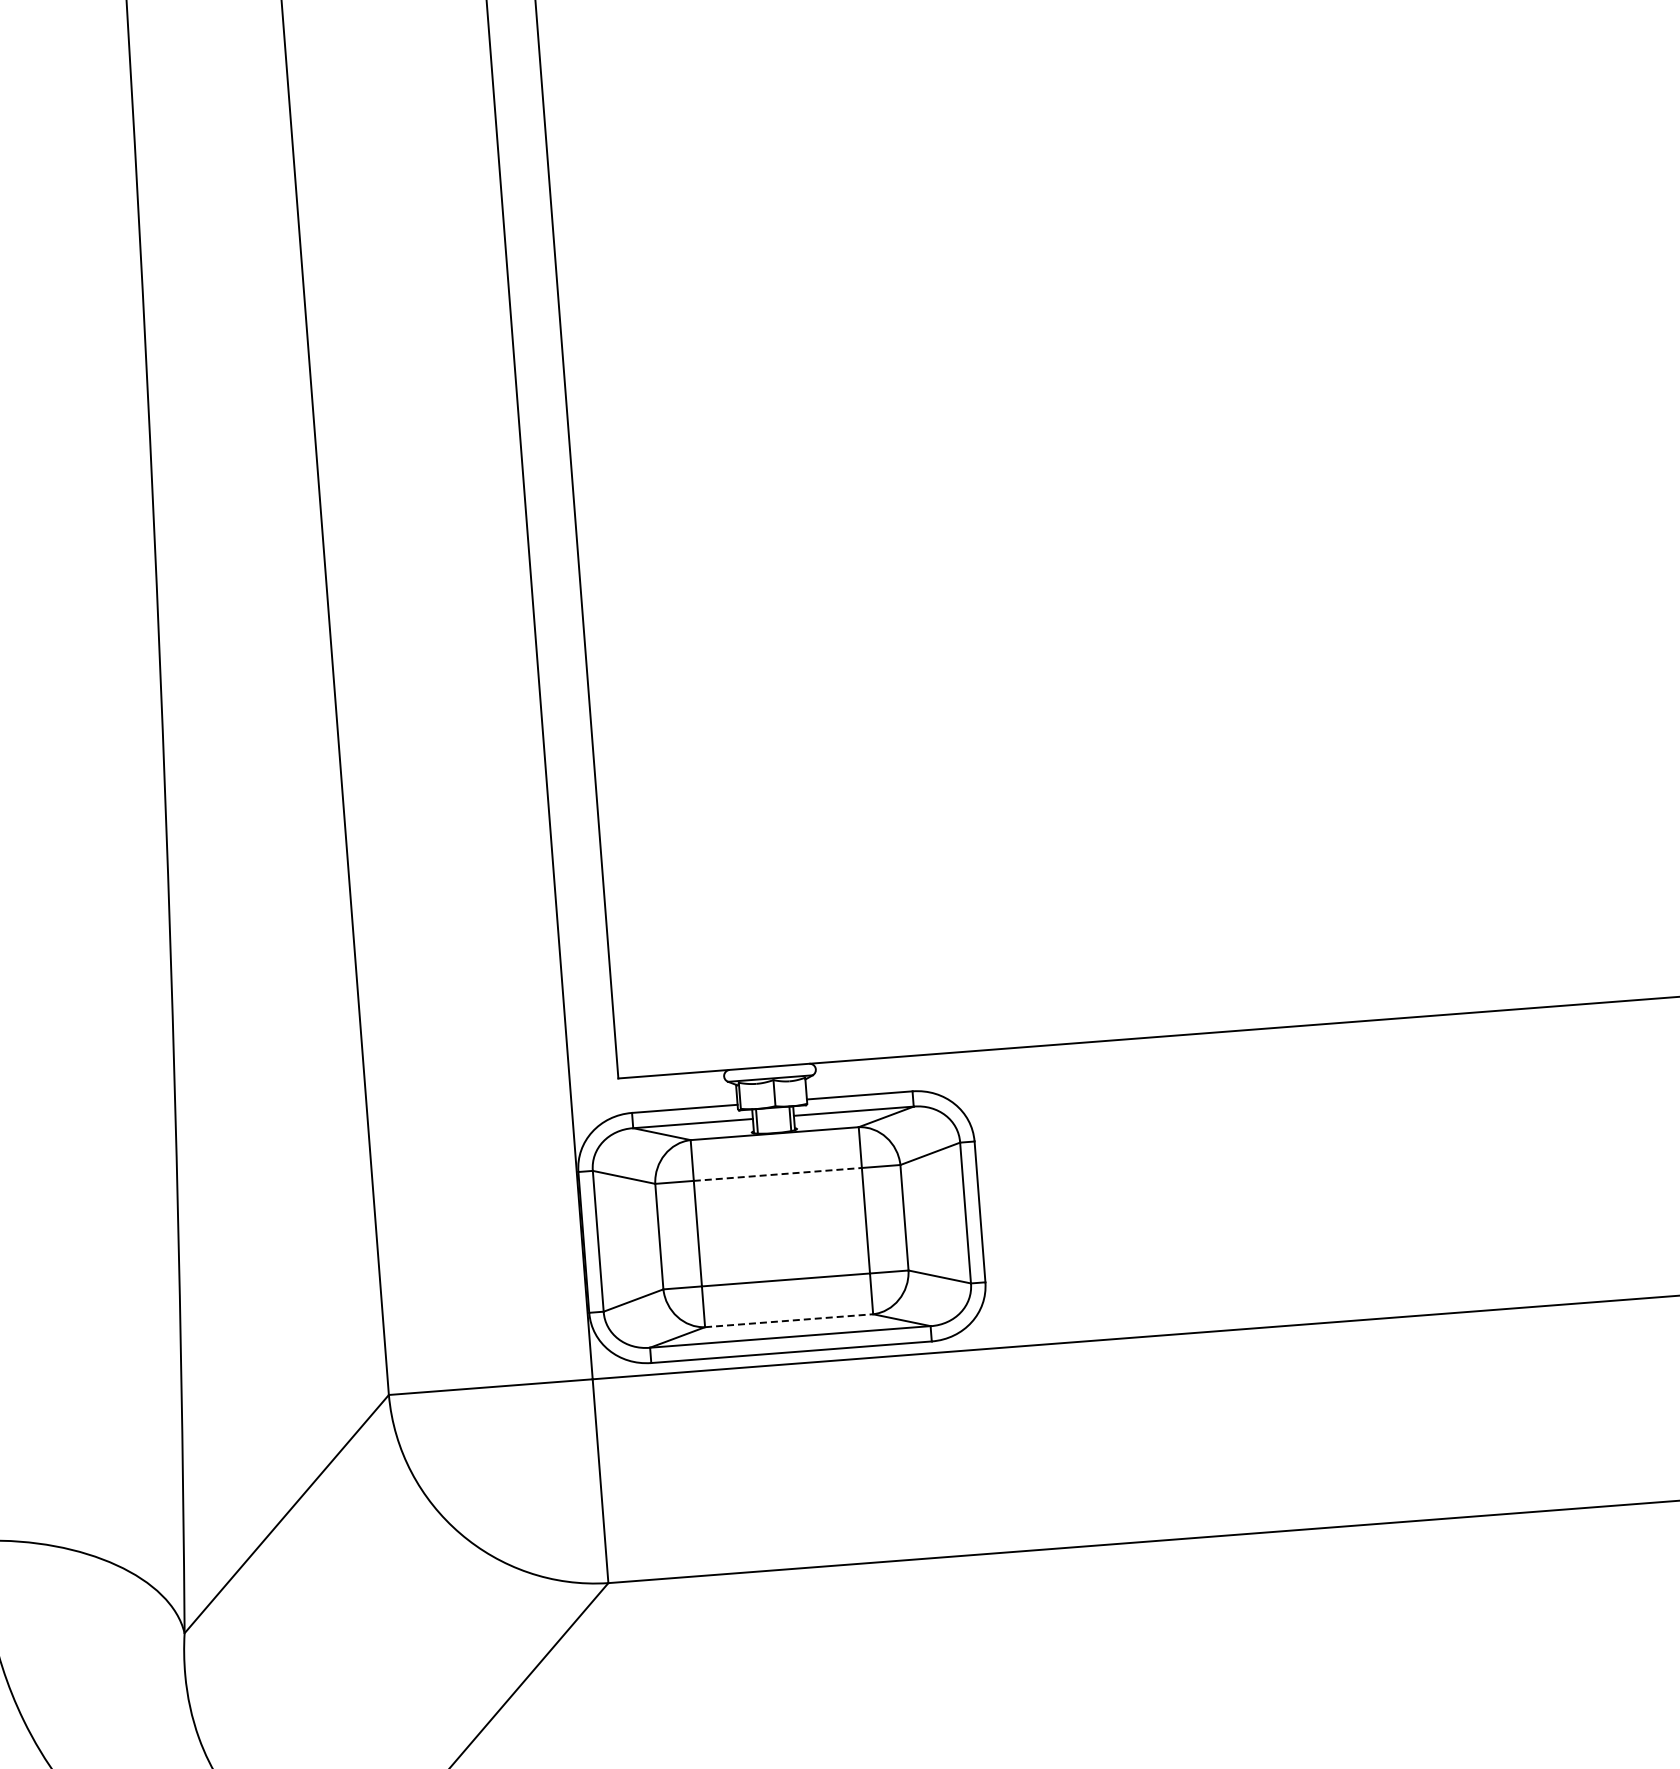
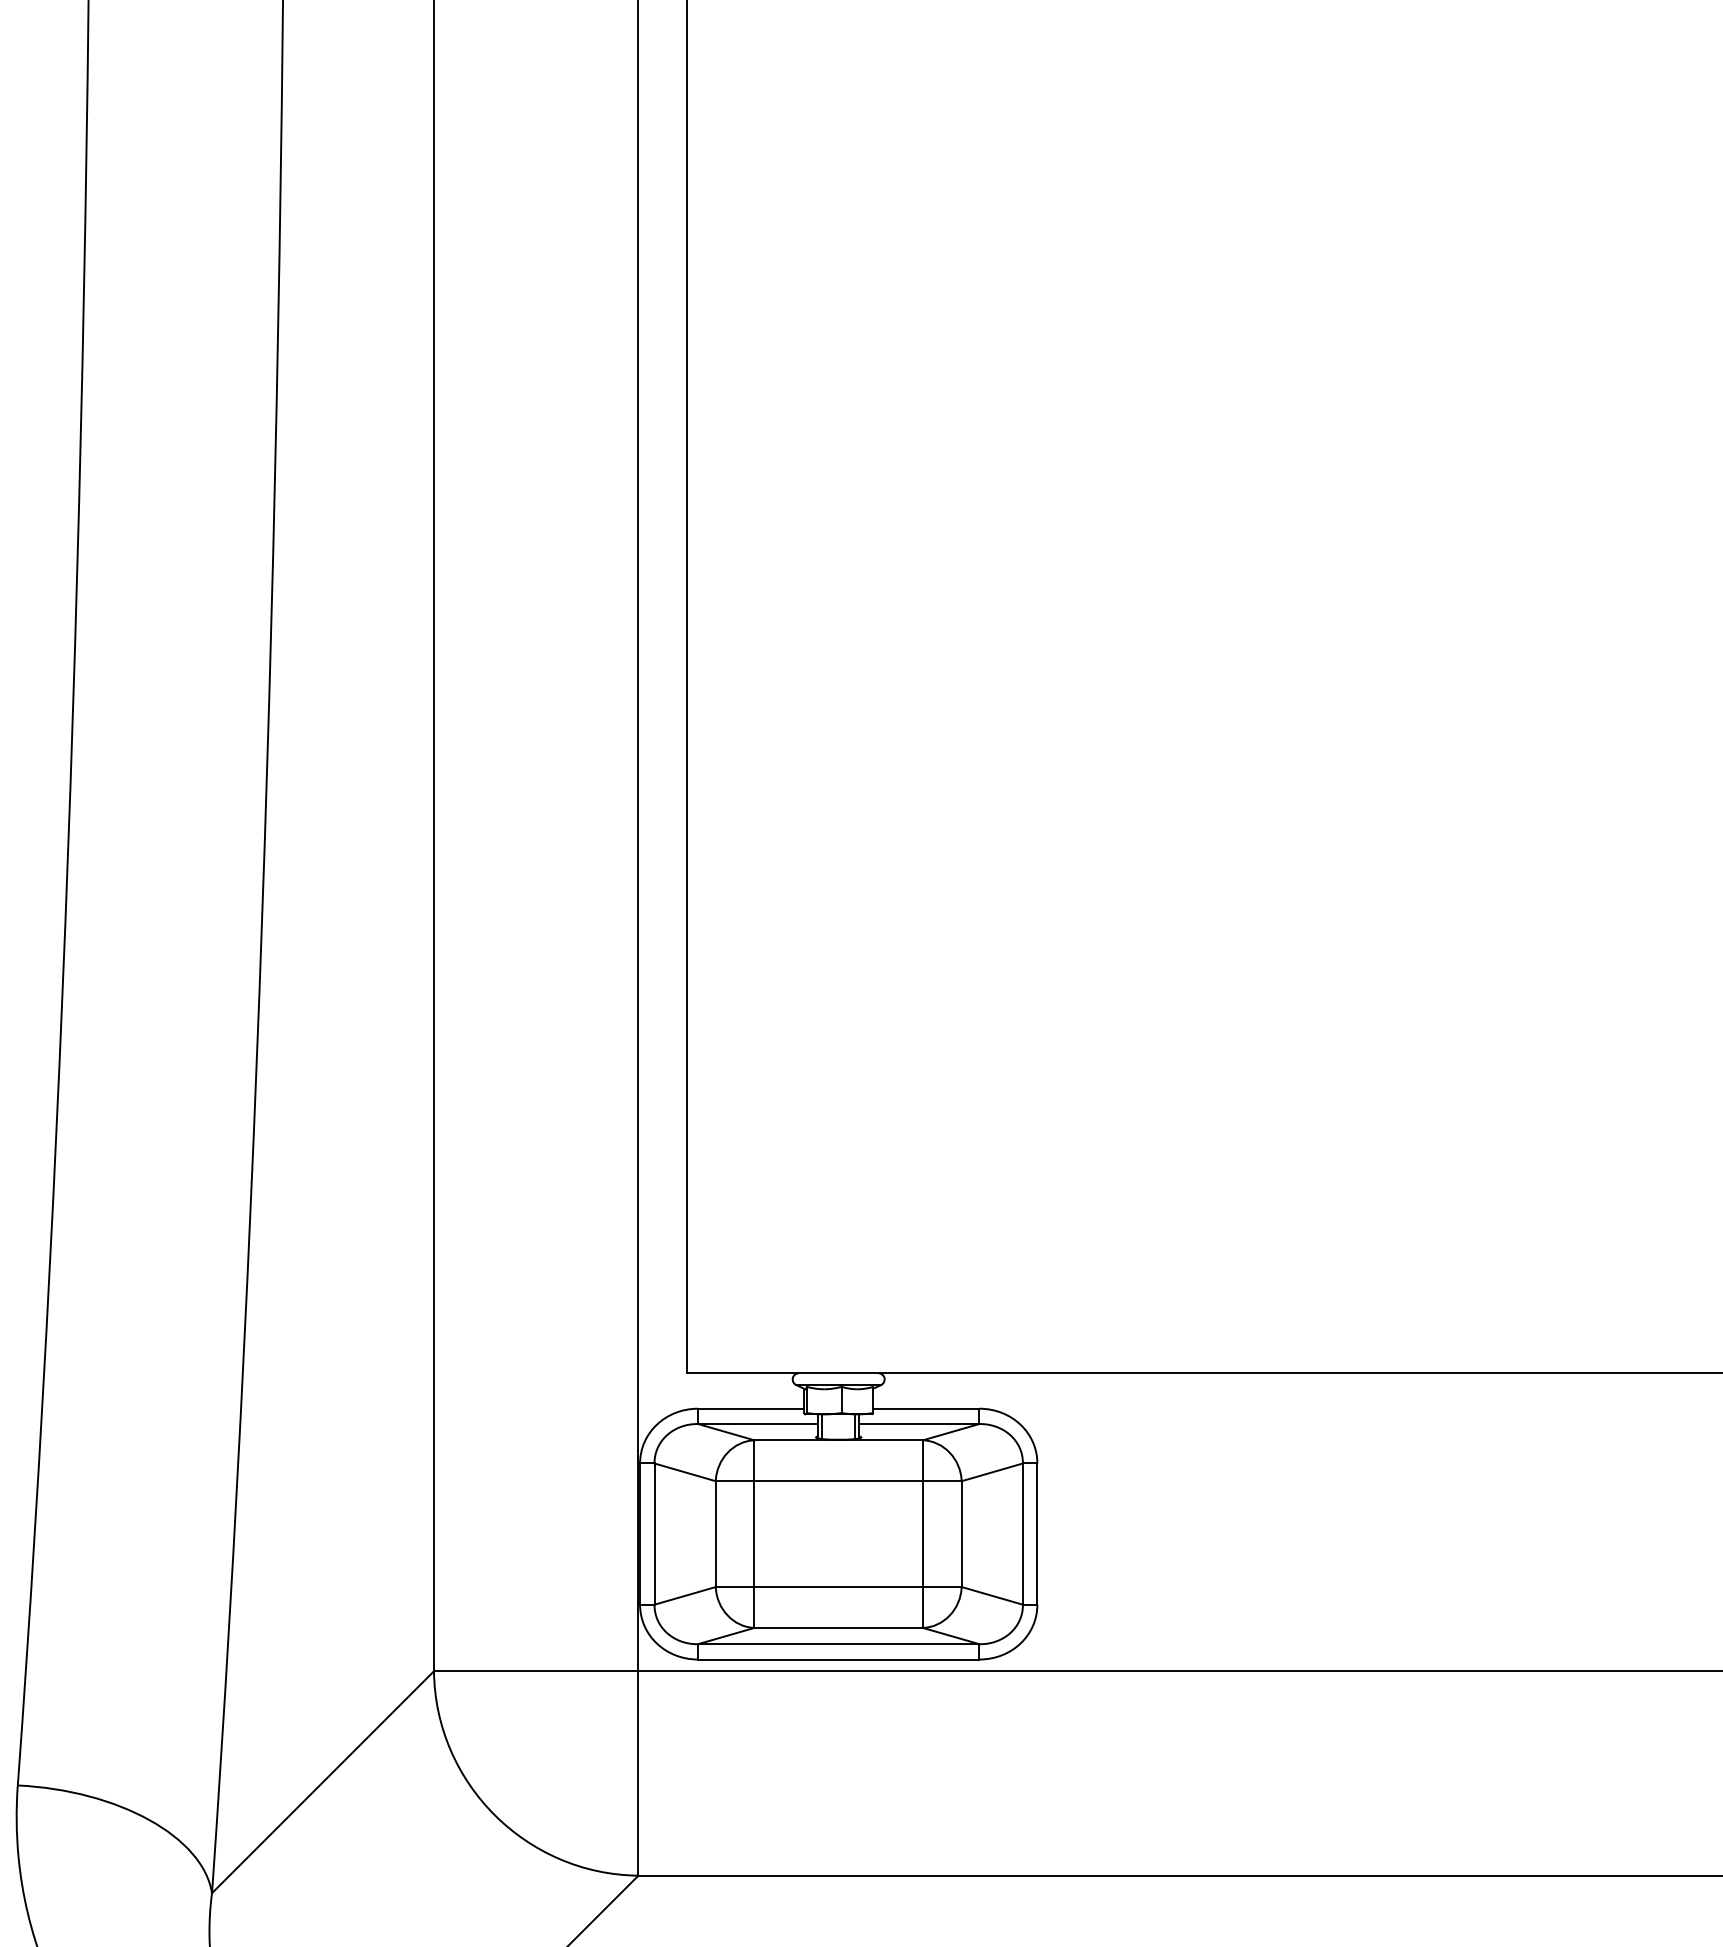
line: (778, 1174) -> (839, 1481), dashed -> solid
line: (789, 1320) -> (839, 1627), dashed -> solid

